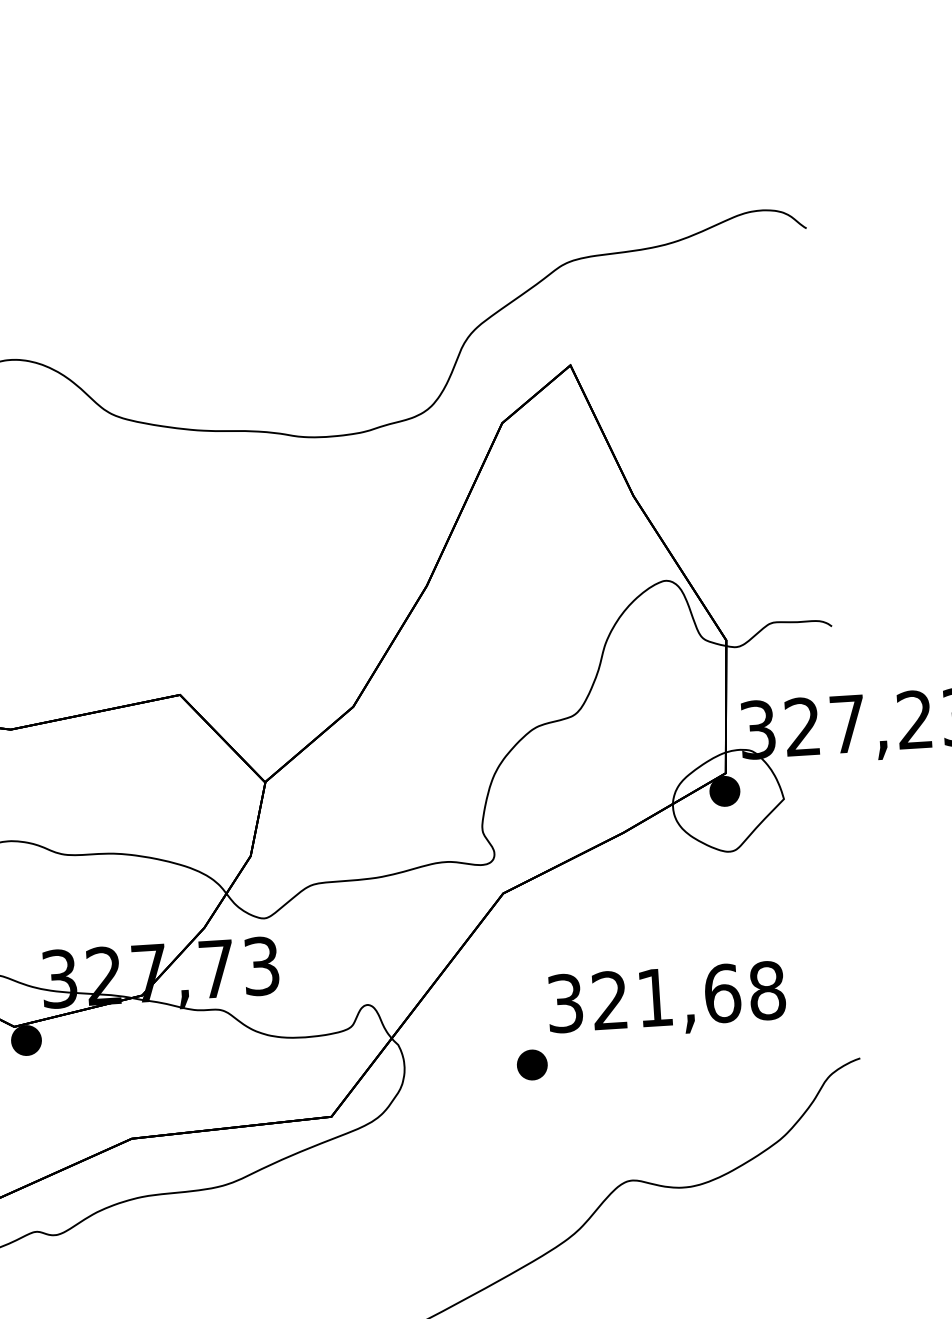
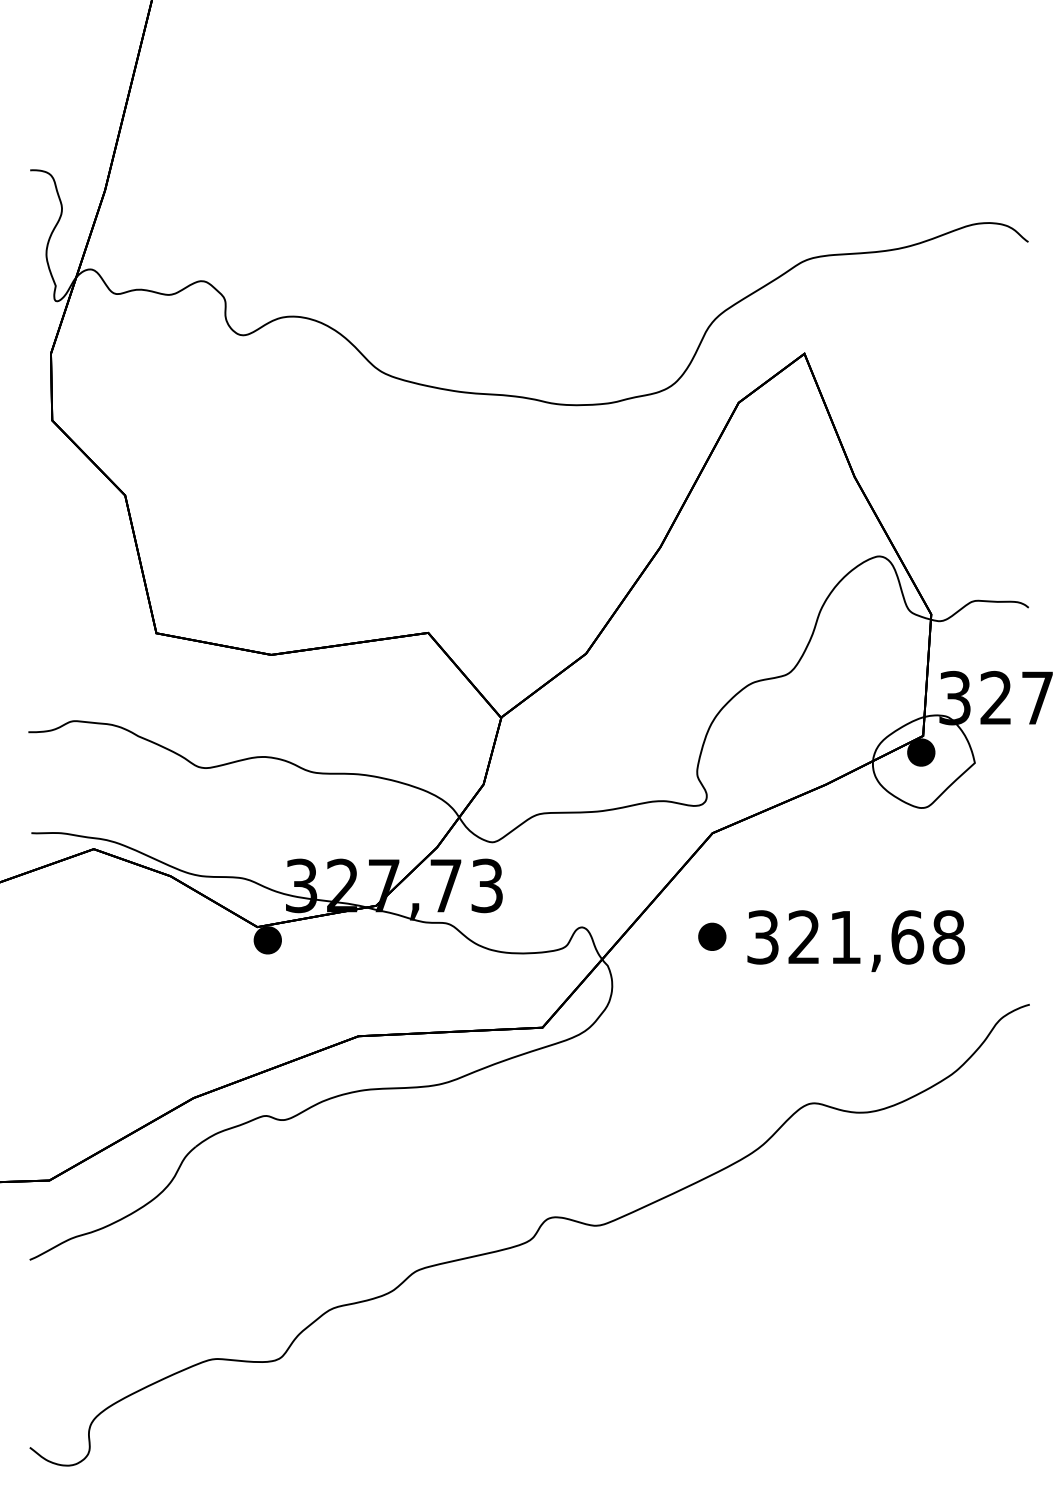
part: (532, 1064) -> (712, 936), moved

